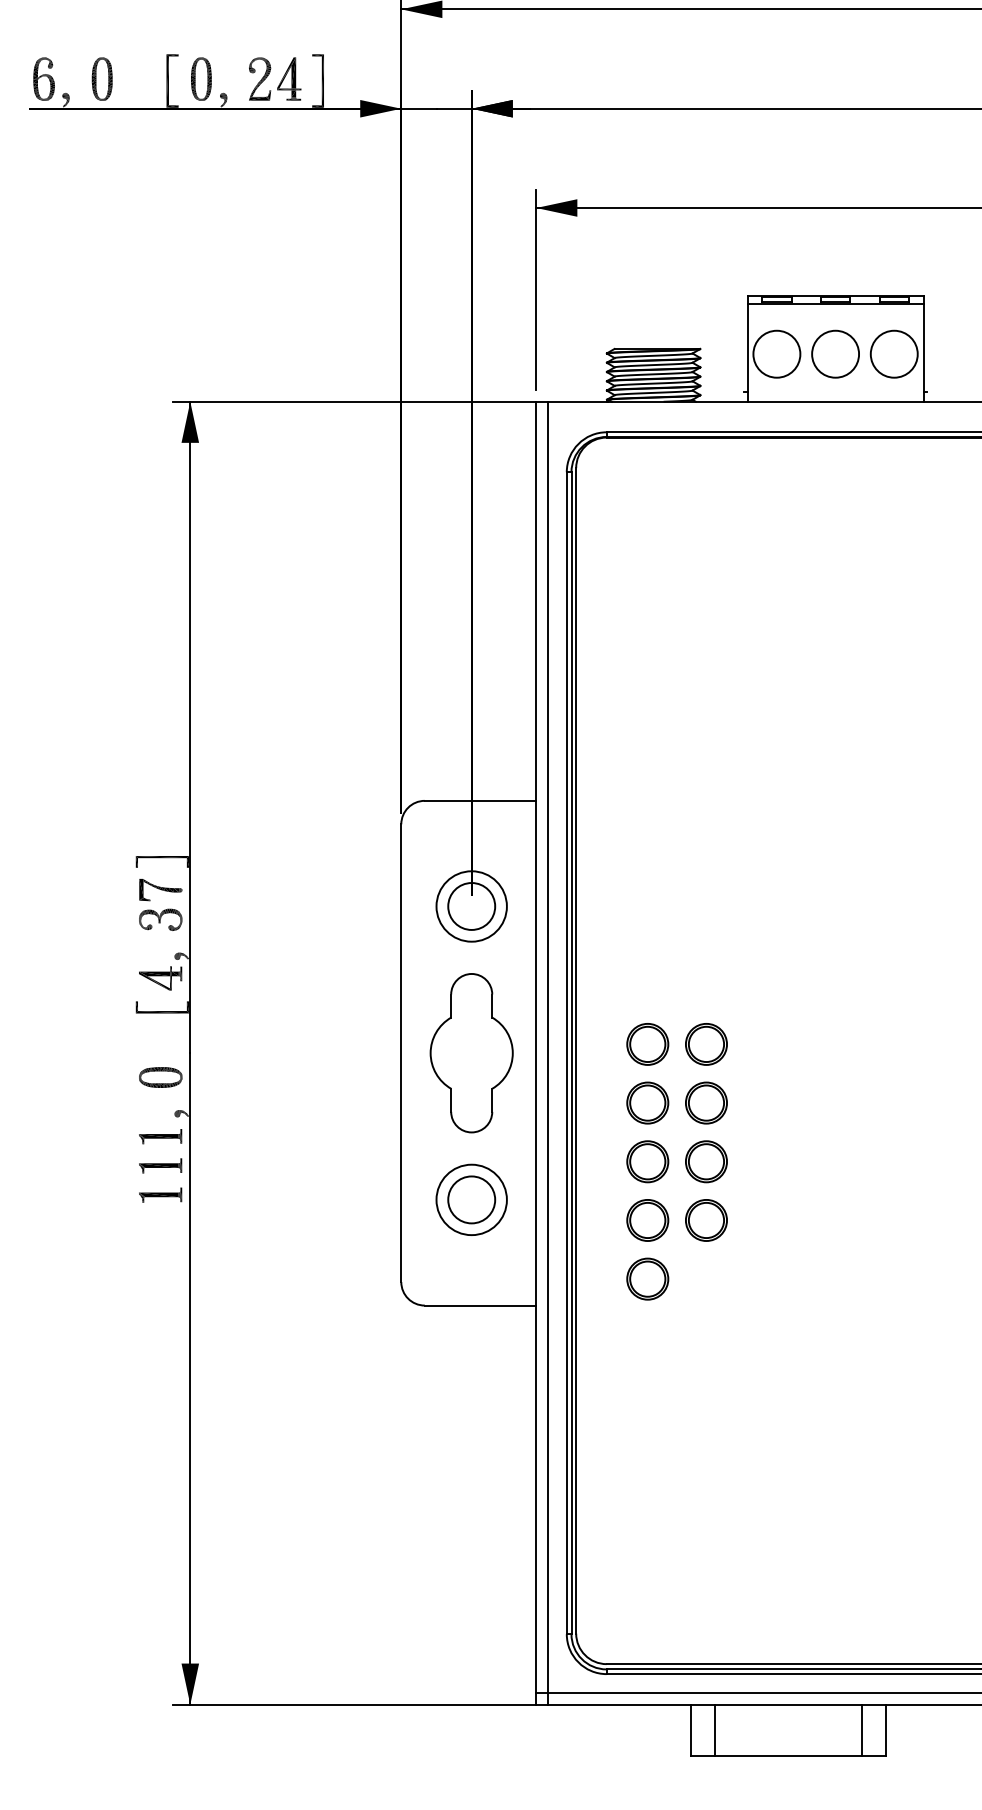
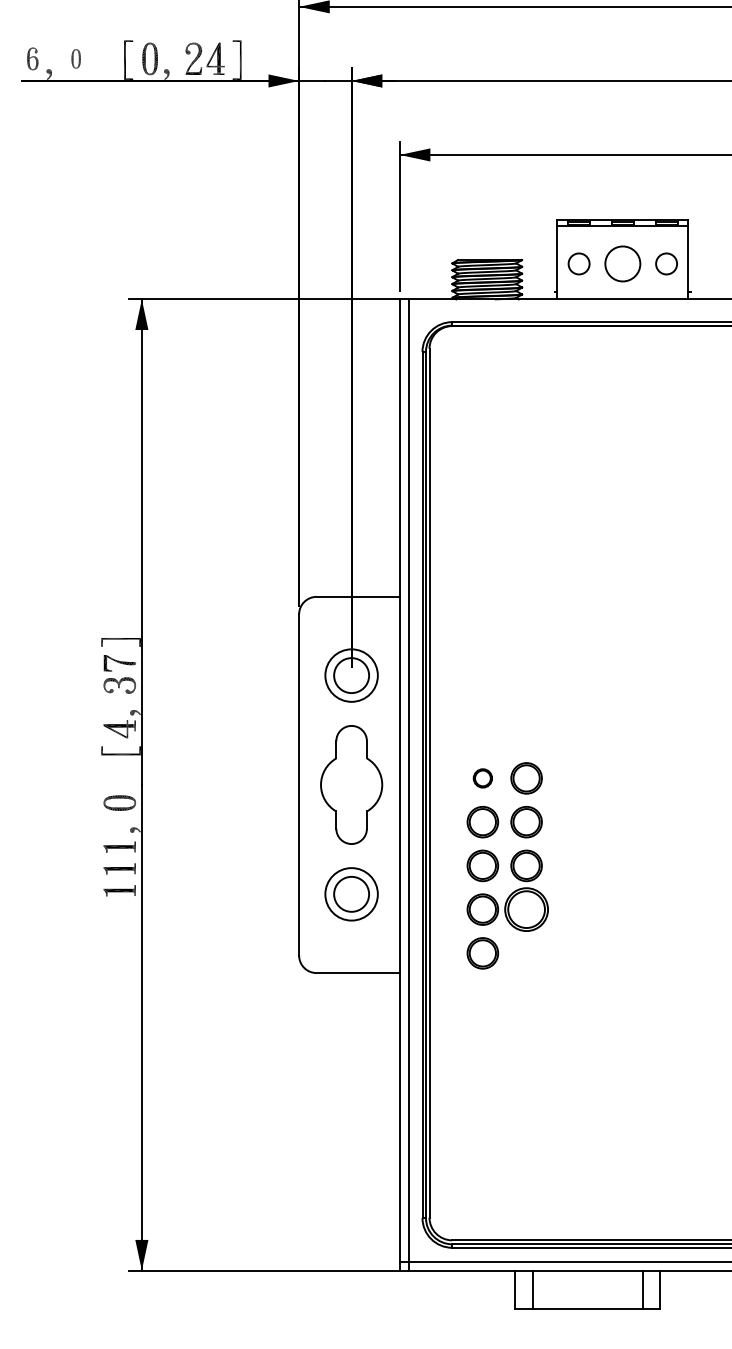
part: (43, 78) -> (32, 58), size x0.7
part: (101, 78) -> (75, 58), size x0.6
circle: (776, 353) -> (578, 263), size x0.6
circle: (893, 353) -> (666, 263), size x0.6
part: (647, 1044) -> (482, 778), size x0.6
part: (706, 1220) -> (526, 909), size x1.4

